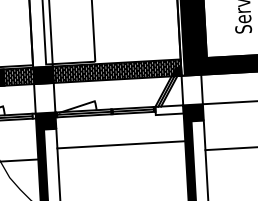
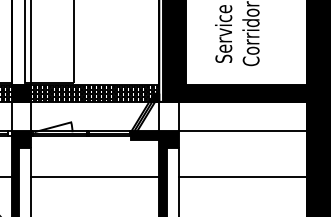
fill: (169, 110) -> (145, 135), added
line: (121, 144) -> (95, 177), moved

